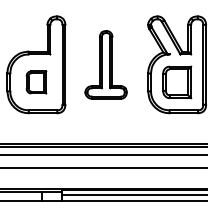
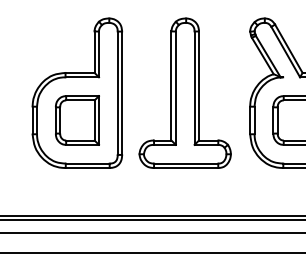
part: (105, 64) -> (184, 92), size x1.43
part: (36, 82) -> (77, 120), size x1.43

